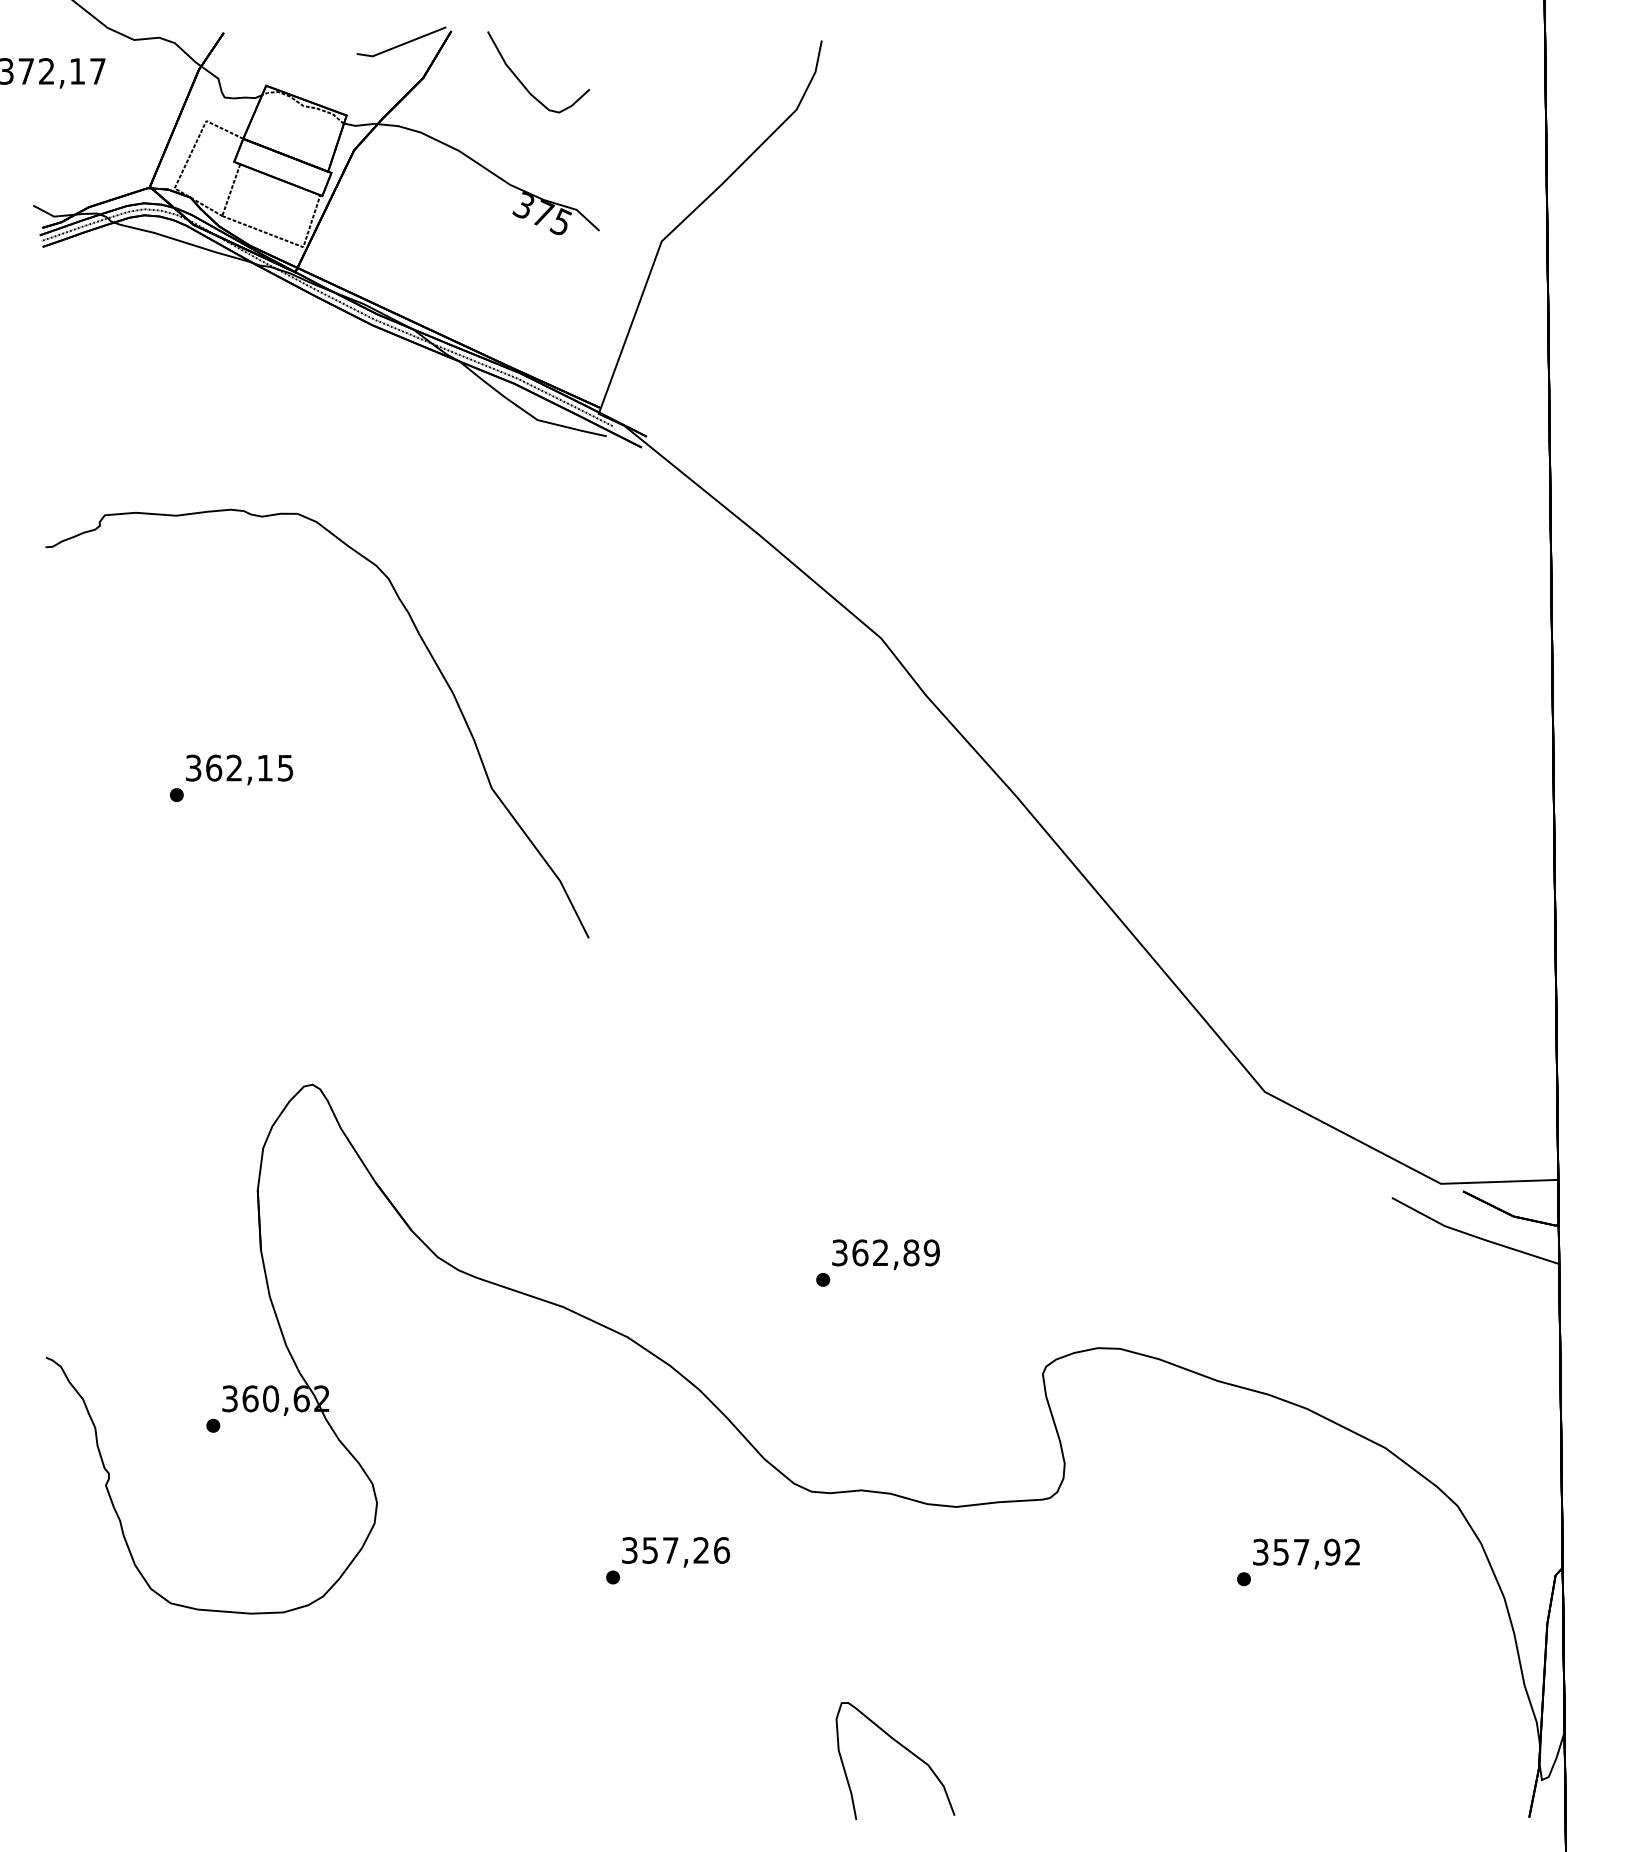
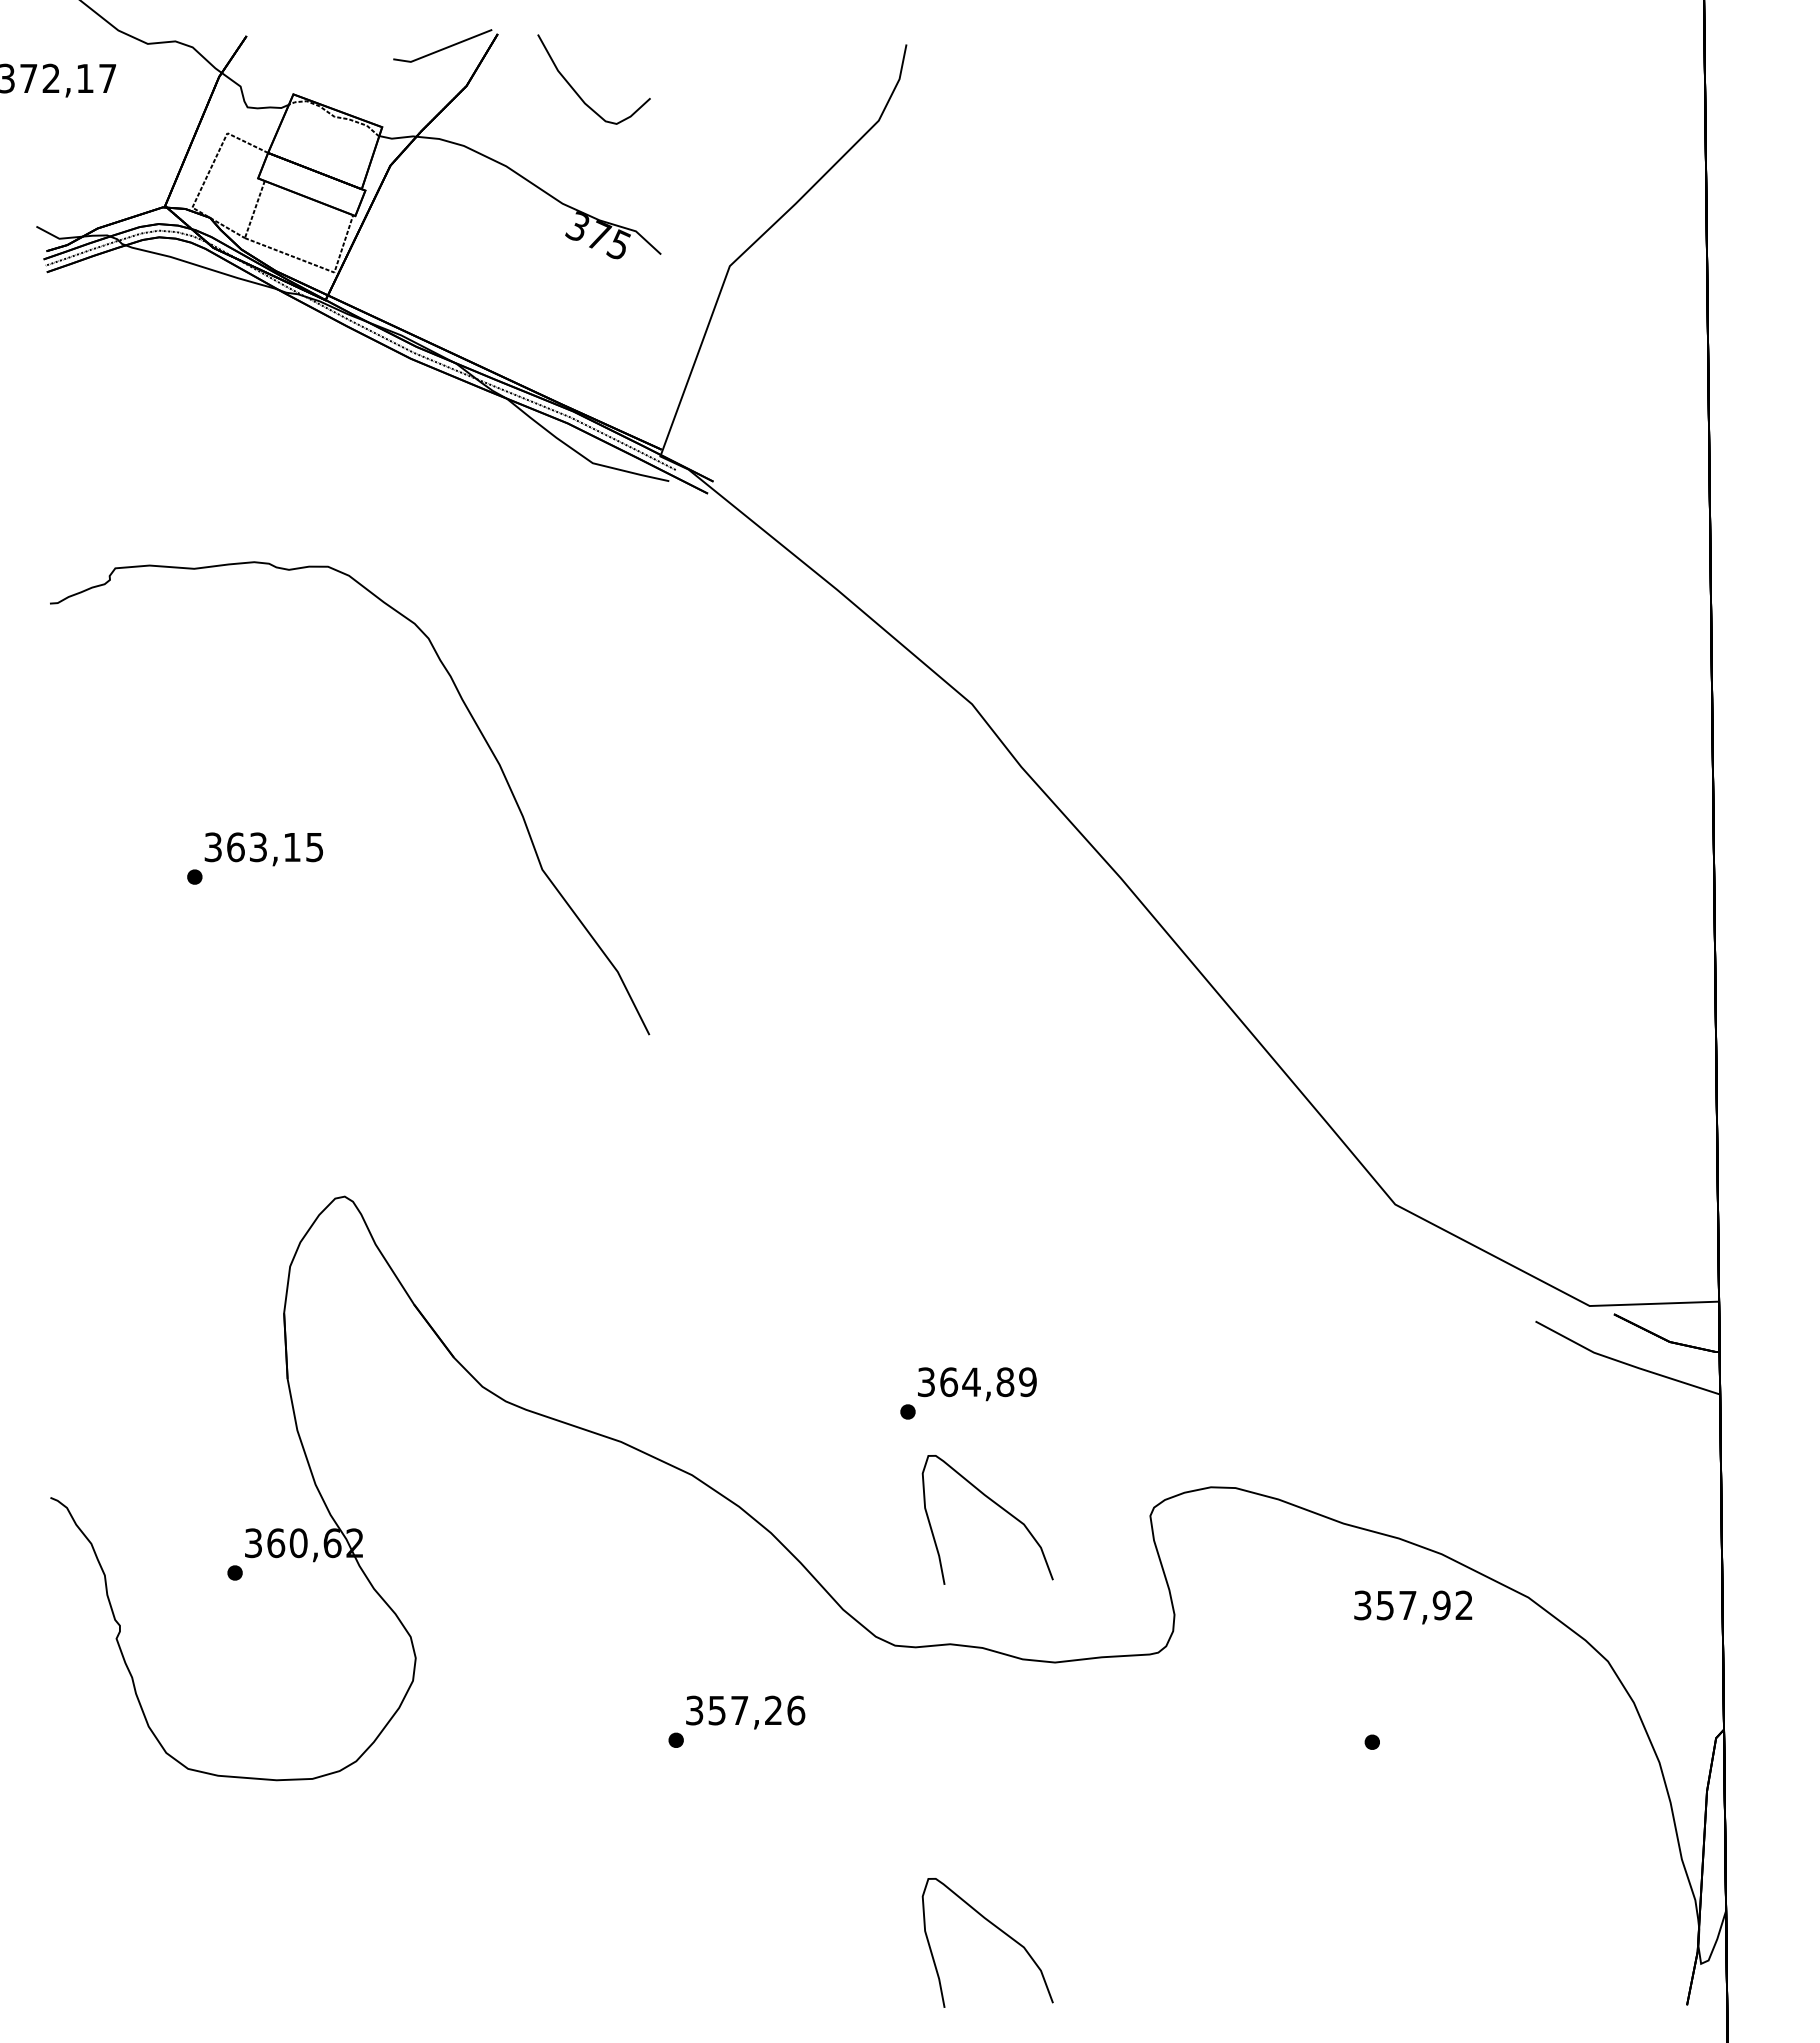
text: (233, 768) -> (257, 847), 362,15 -> 363,15
text: (880, 1252) -> (971, 1381), 362,89 -> 364,89
part: (906, 1366) -> (999, 1507), added
text: (1306, 1554) -> (1413, 1607), moved

